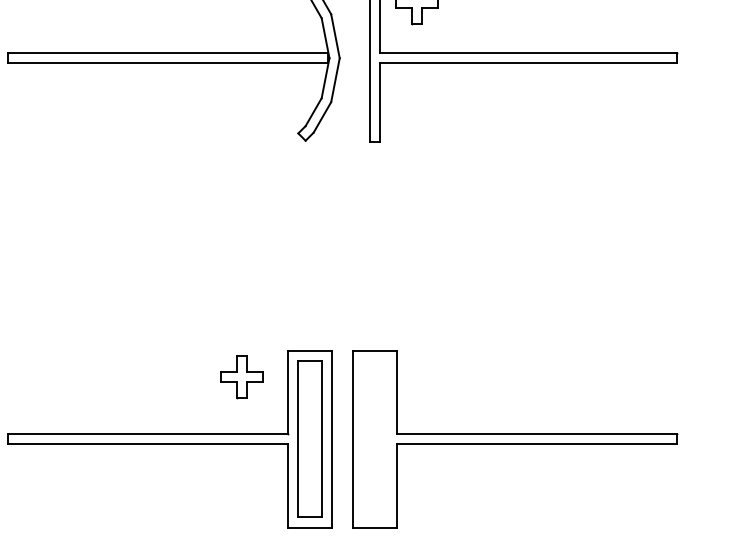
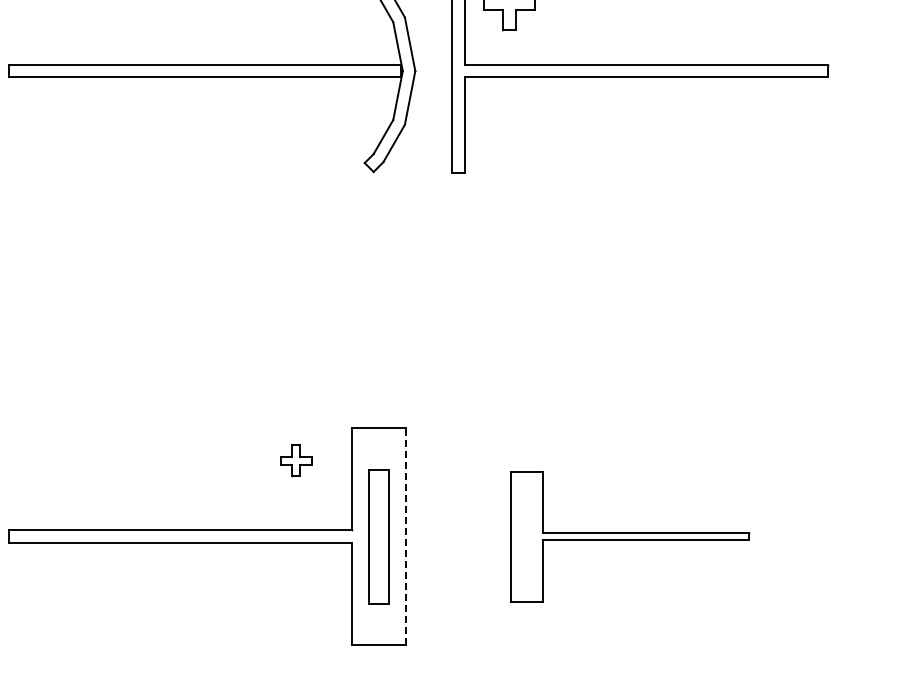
part: (241, 376) -> (295, 460), size x0.6
part: (309, 438) -> (378, 536), size x0.7
line: (332, 438) -> (406, 536), solid -> dashed
part: (514, 438) -> (629, 536), size x0.6

